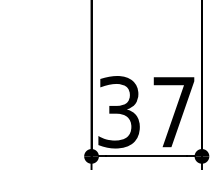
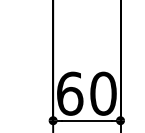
text: (146, 111) -> (86, 93), 37 -> 60

